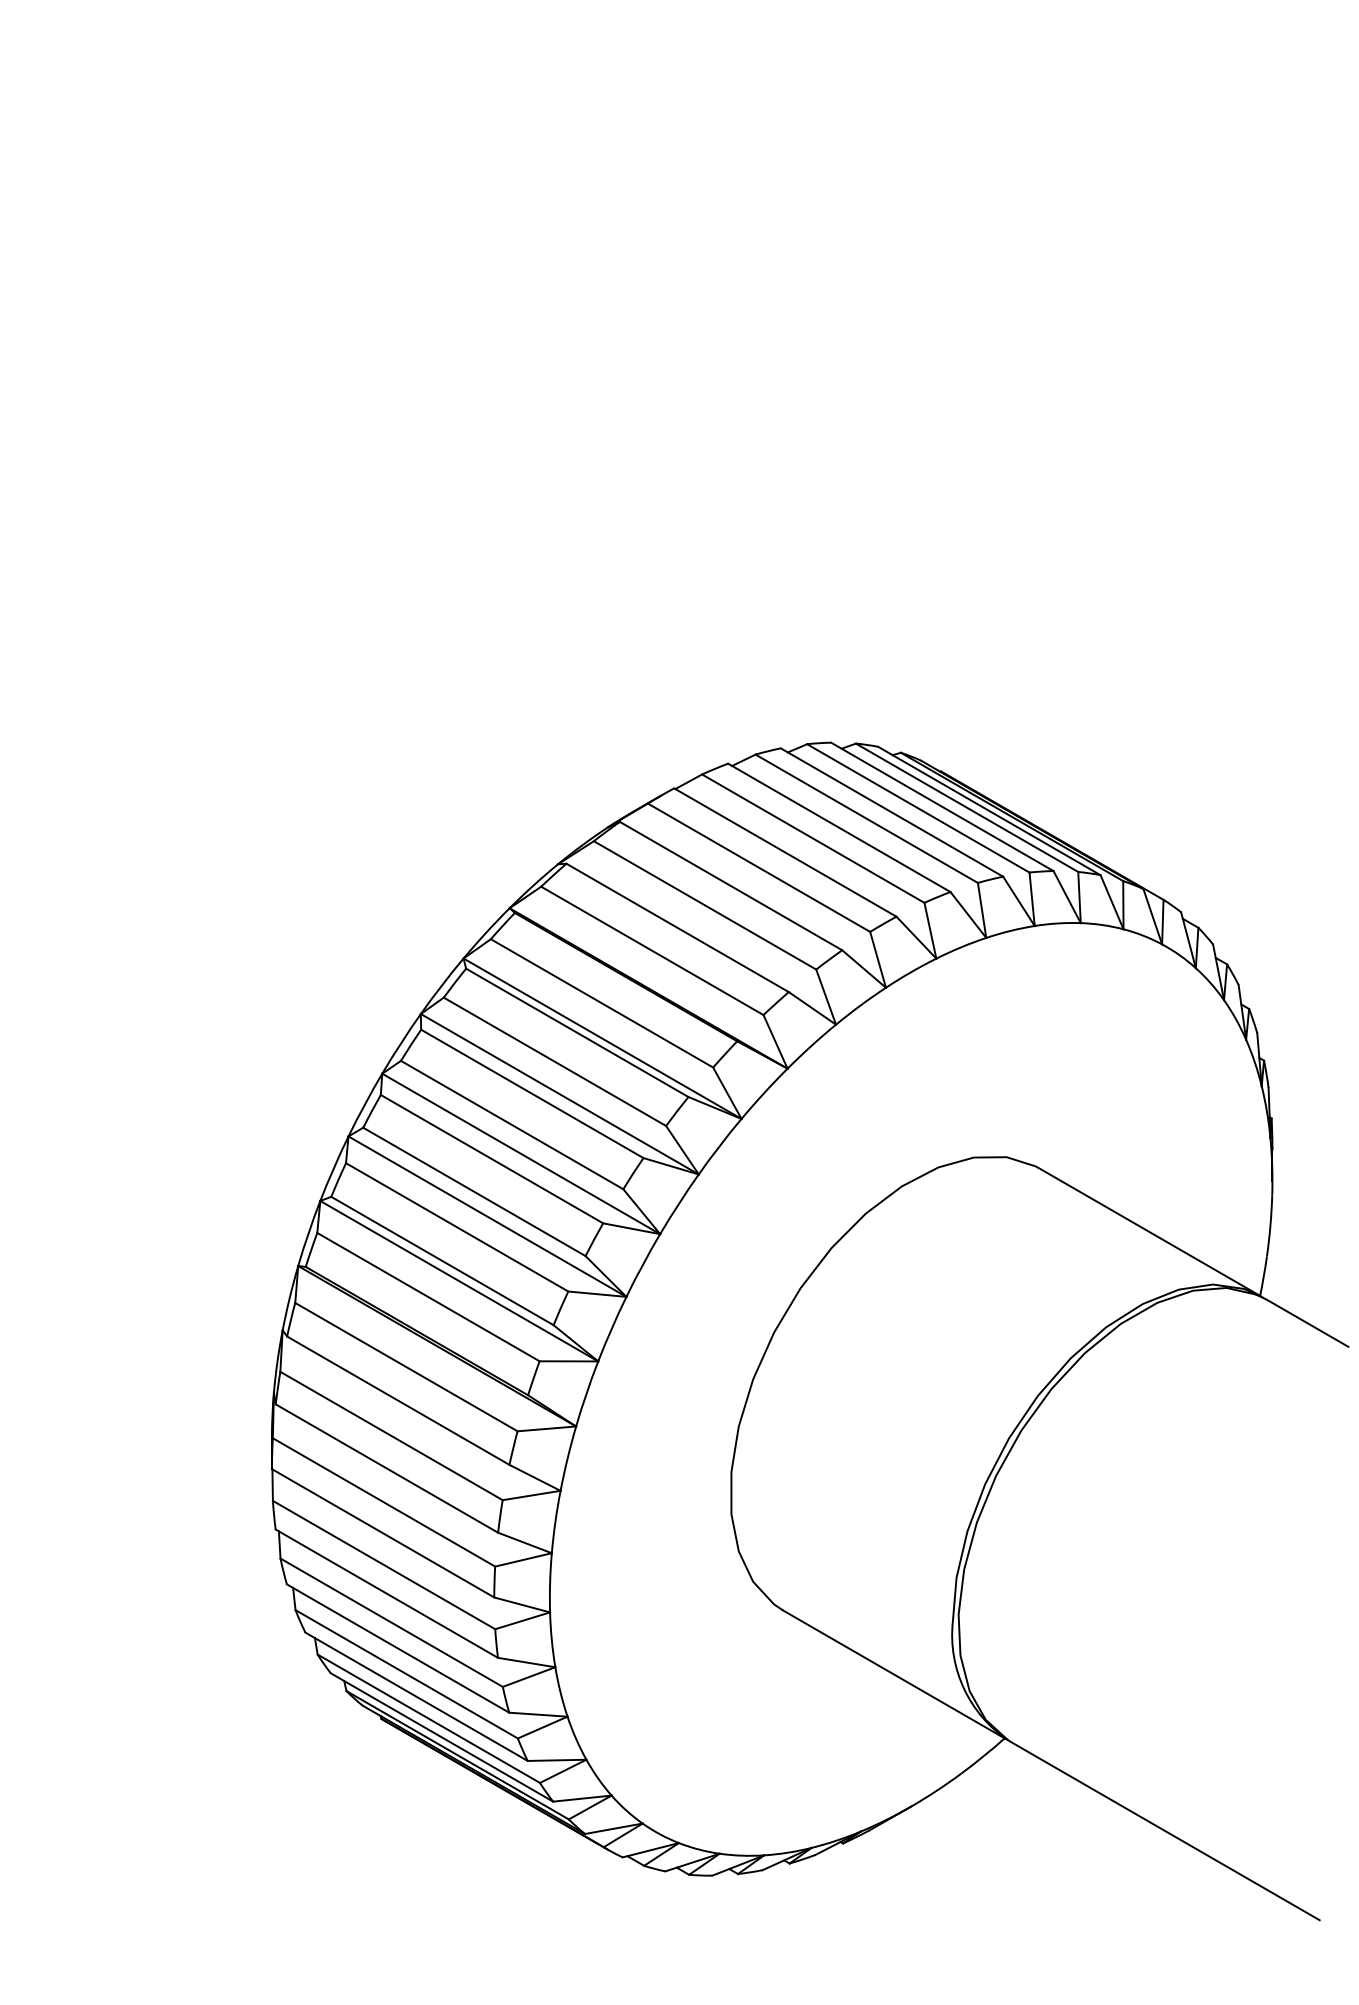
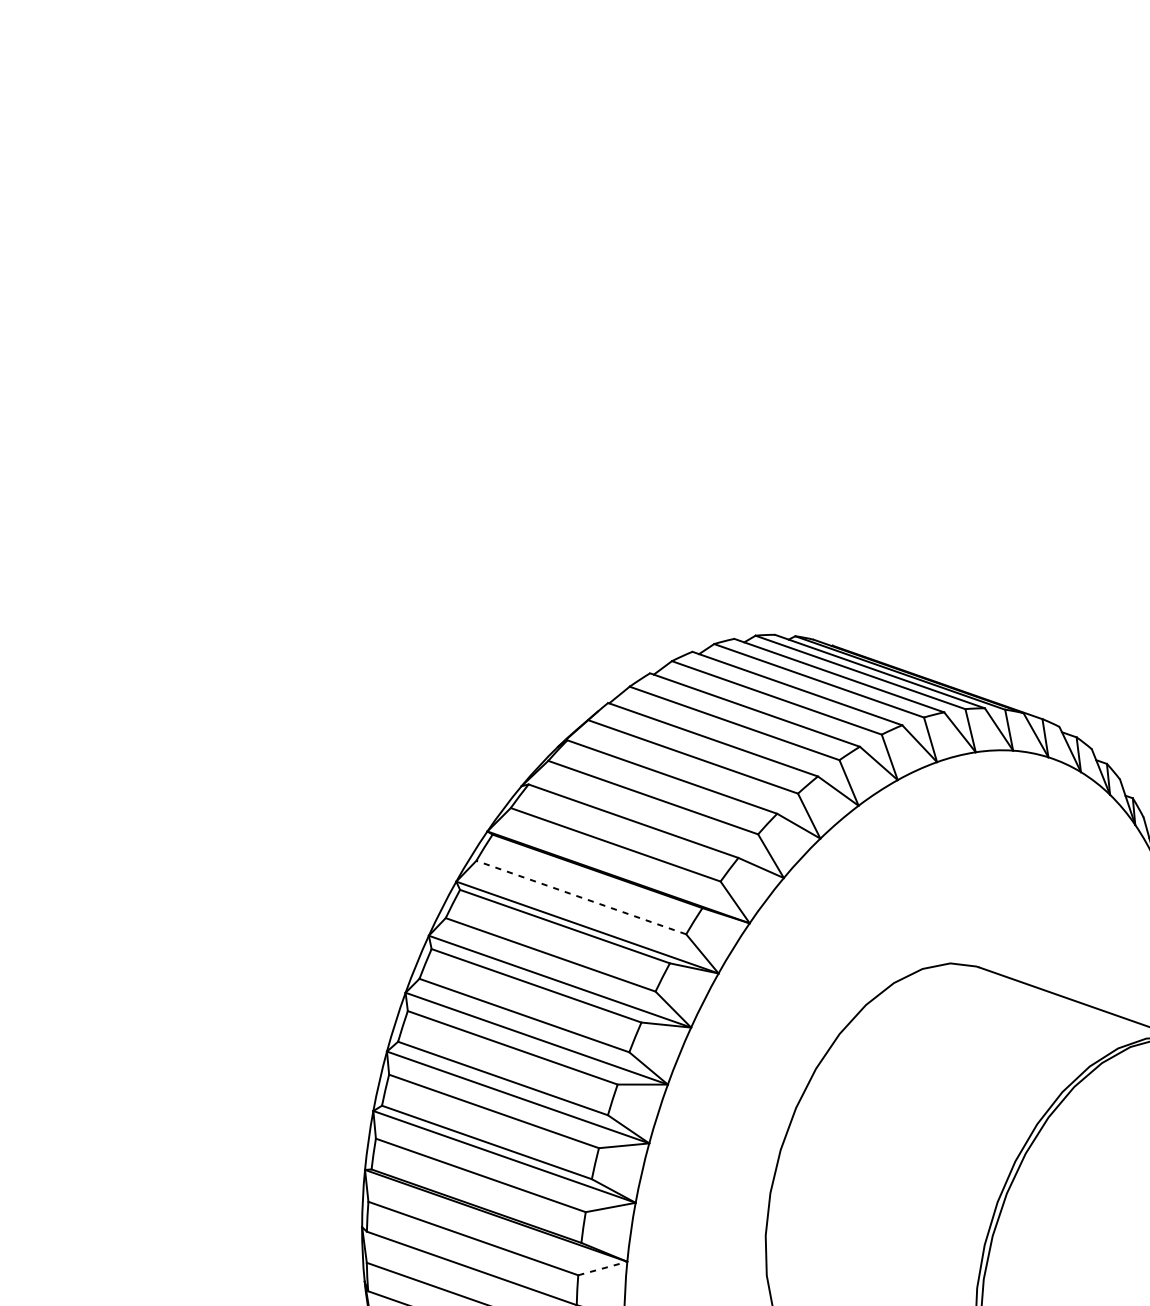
line: (601, 1003) -> (580, 897), solid -> dashed
line: (547, 1428) -> (603, 1268), solid -> dashed

